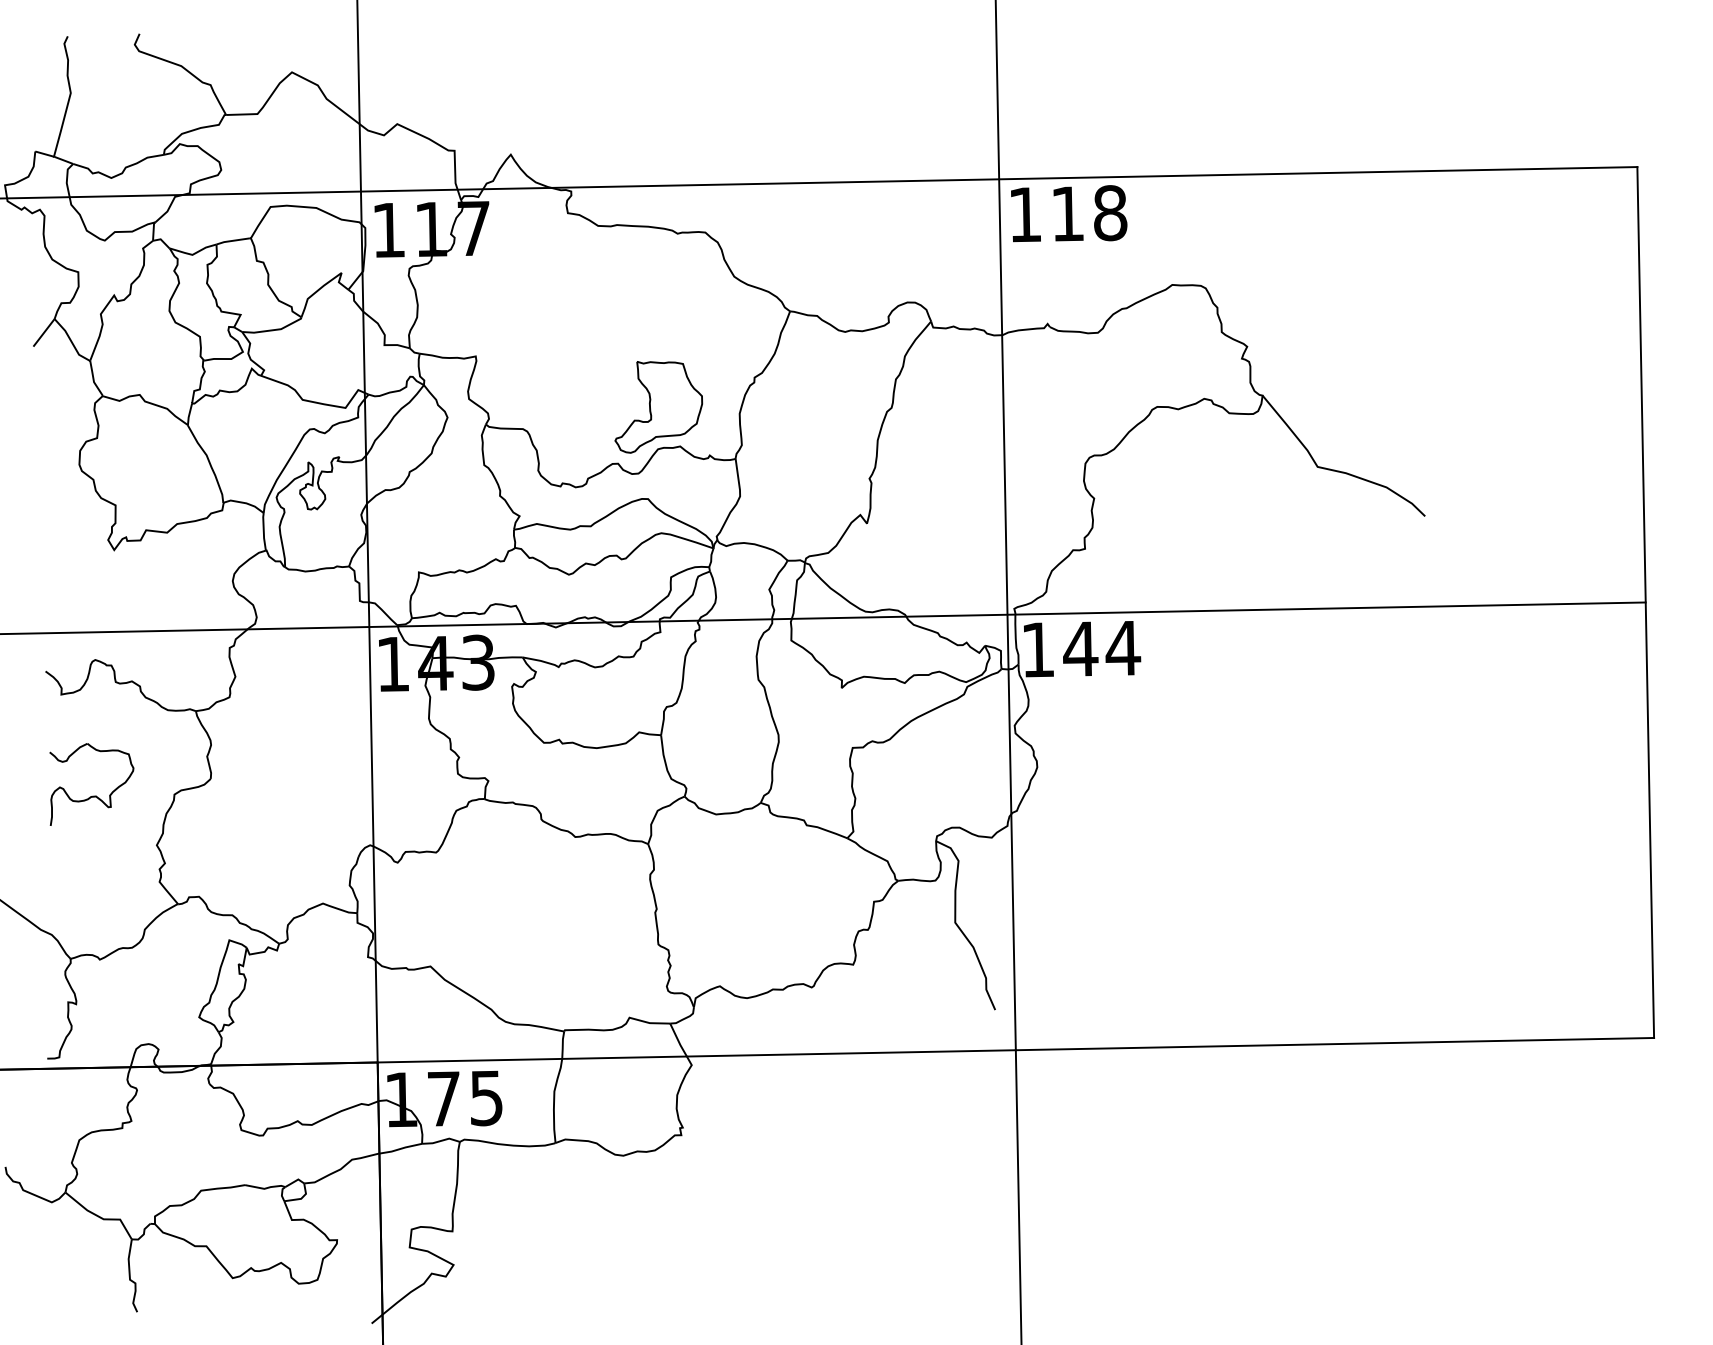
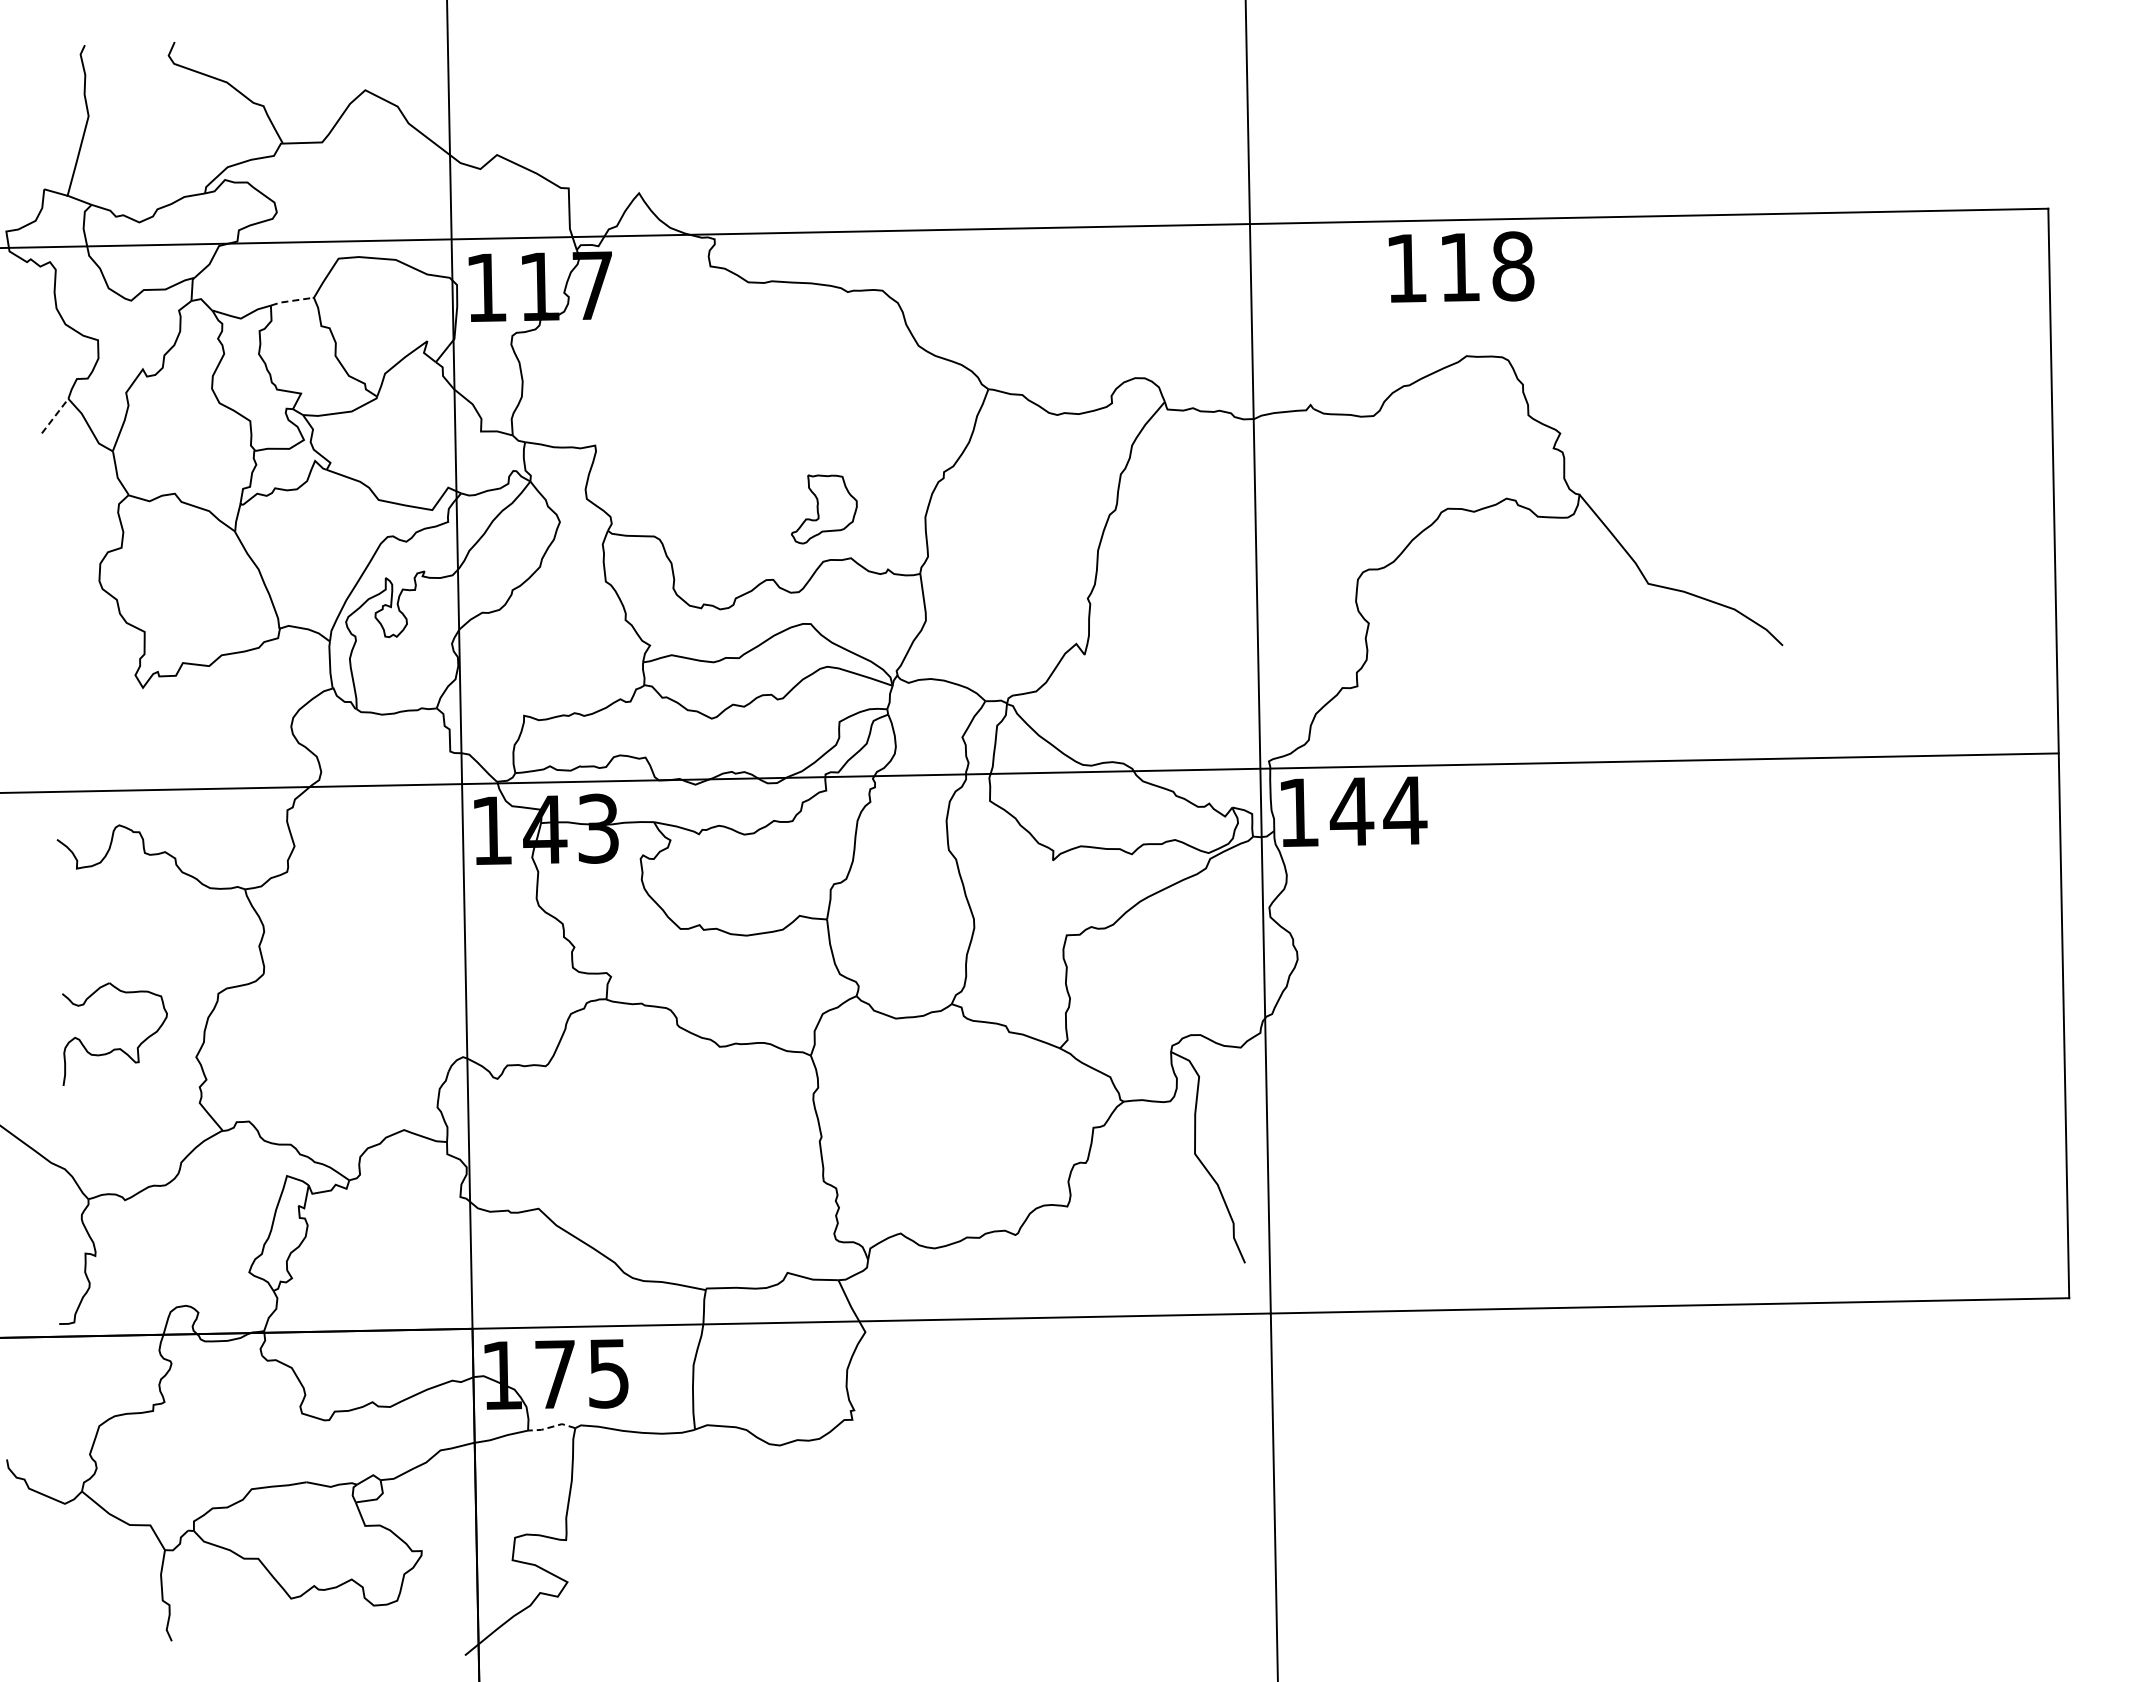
text: (1069, 213) -> (1461, 266), moved
line: (232, 241) -> (291, 301), solid -> dashed
line: (44, 333) -> (55, 416), solid -> dashed
part: (659, 407) -> (824, 509), size x0.6
part: (91, 796) -> (114, 1048), moved
line: (440, 1140) -> (551, 1426), solid -> dashed

